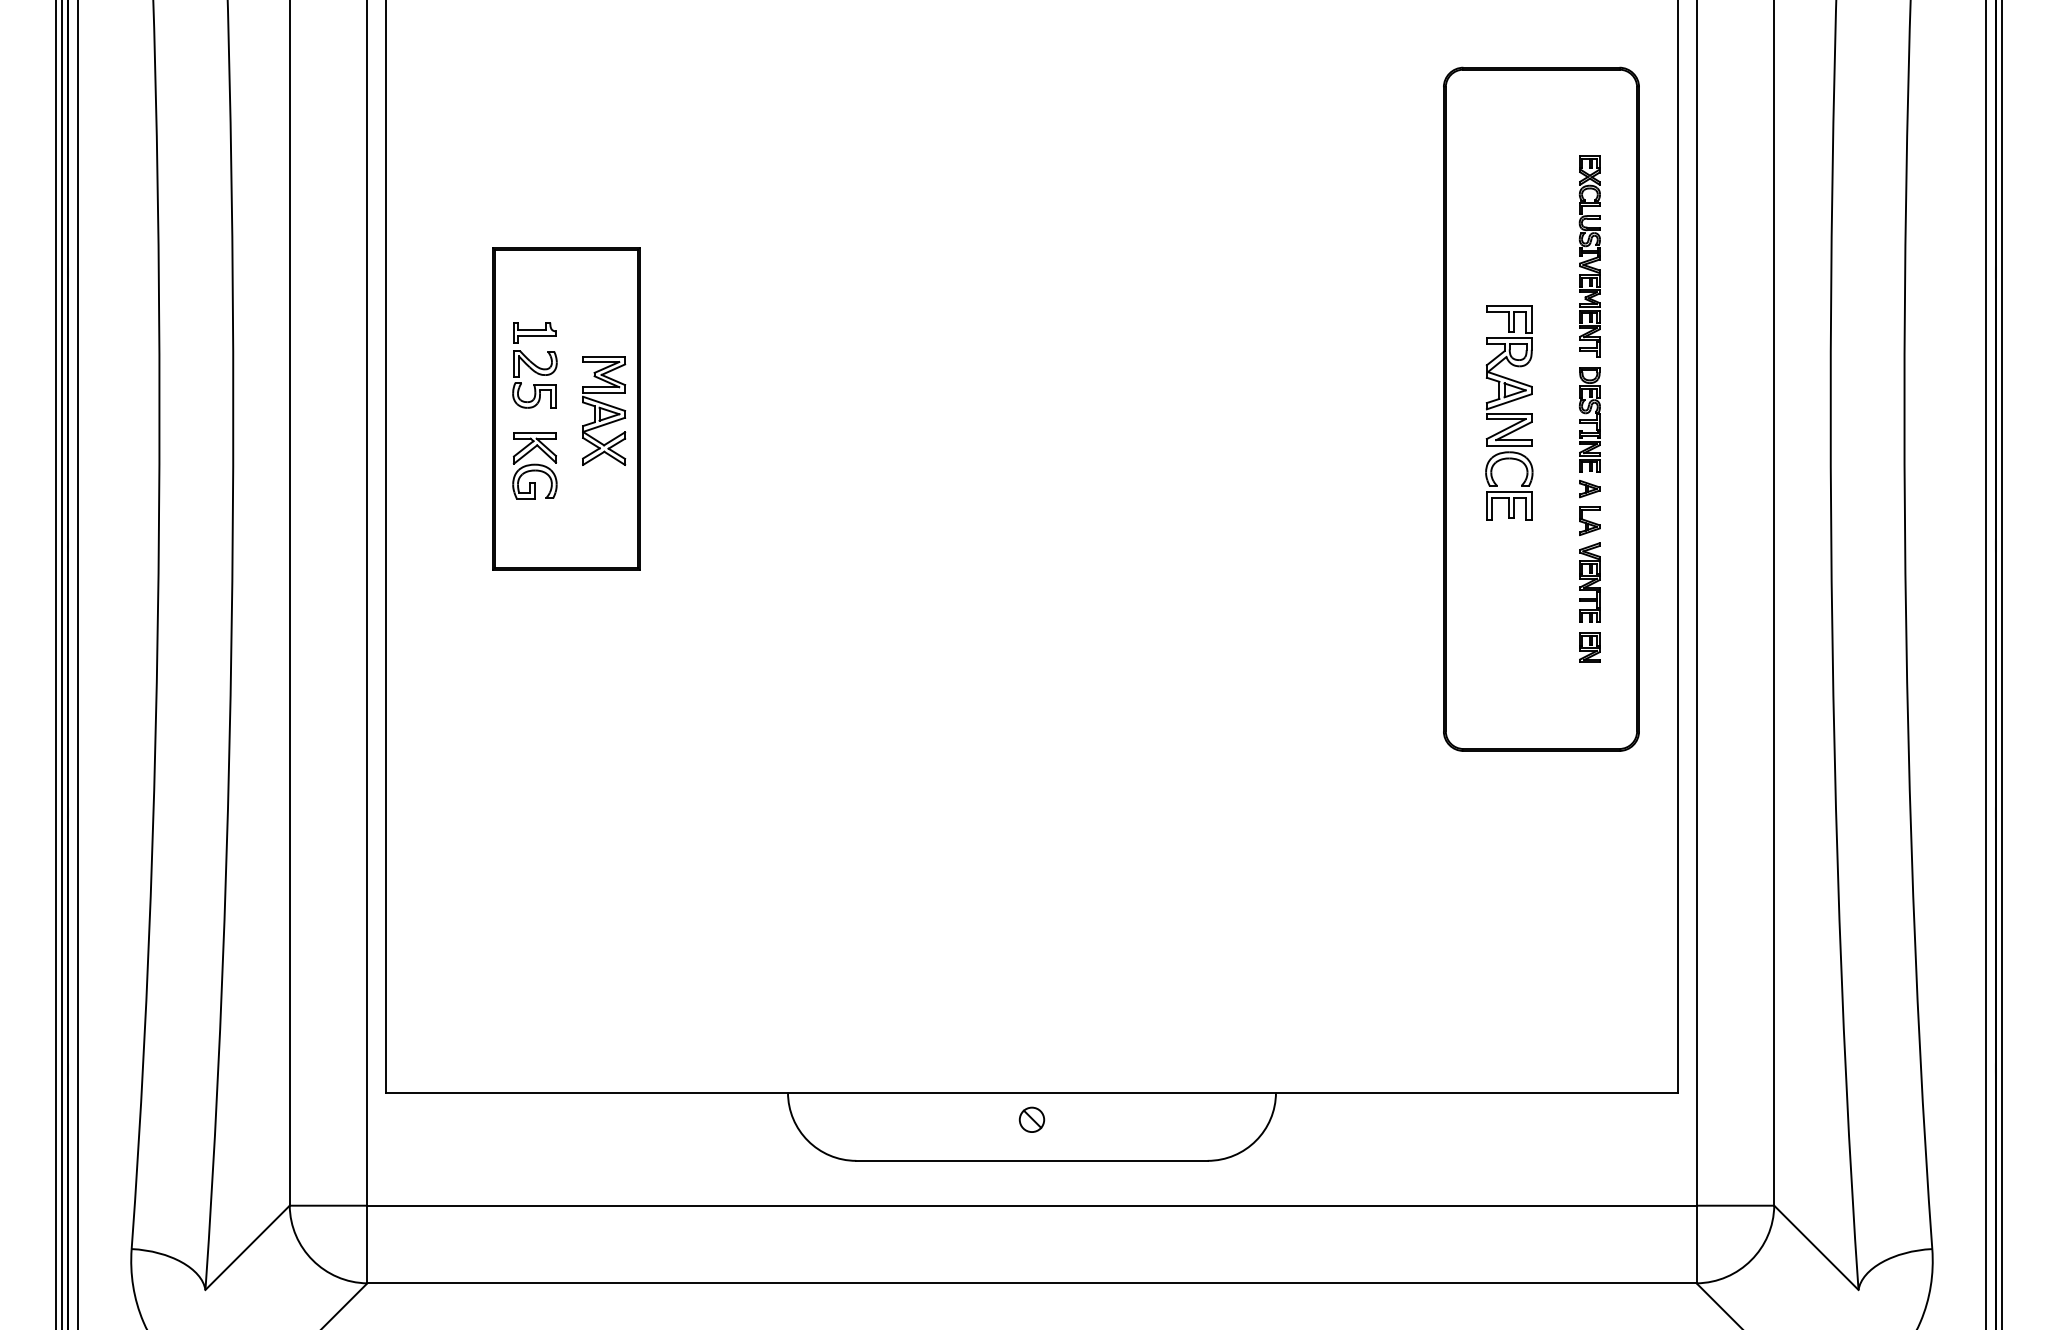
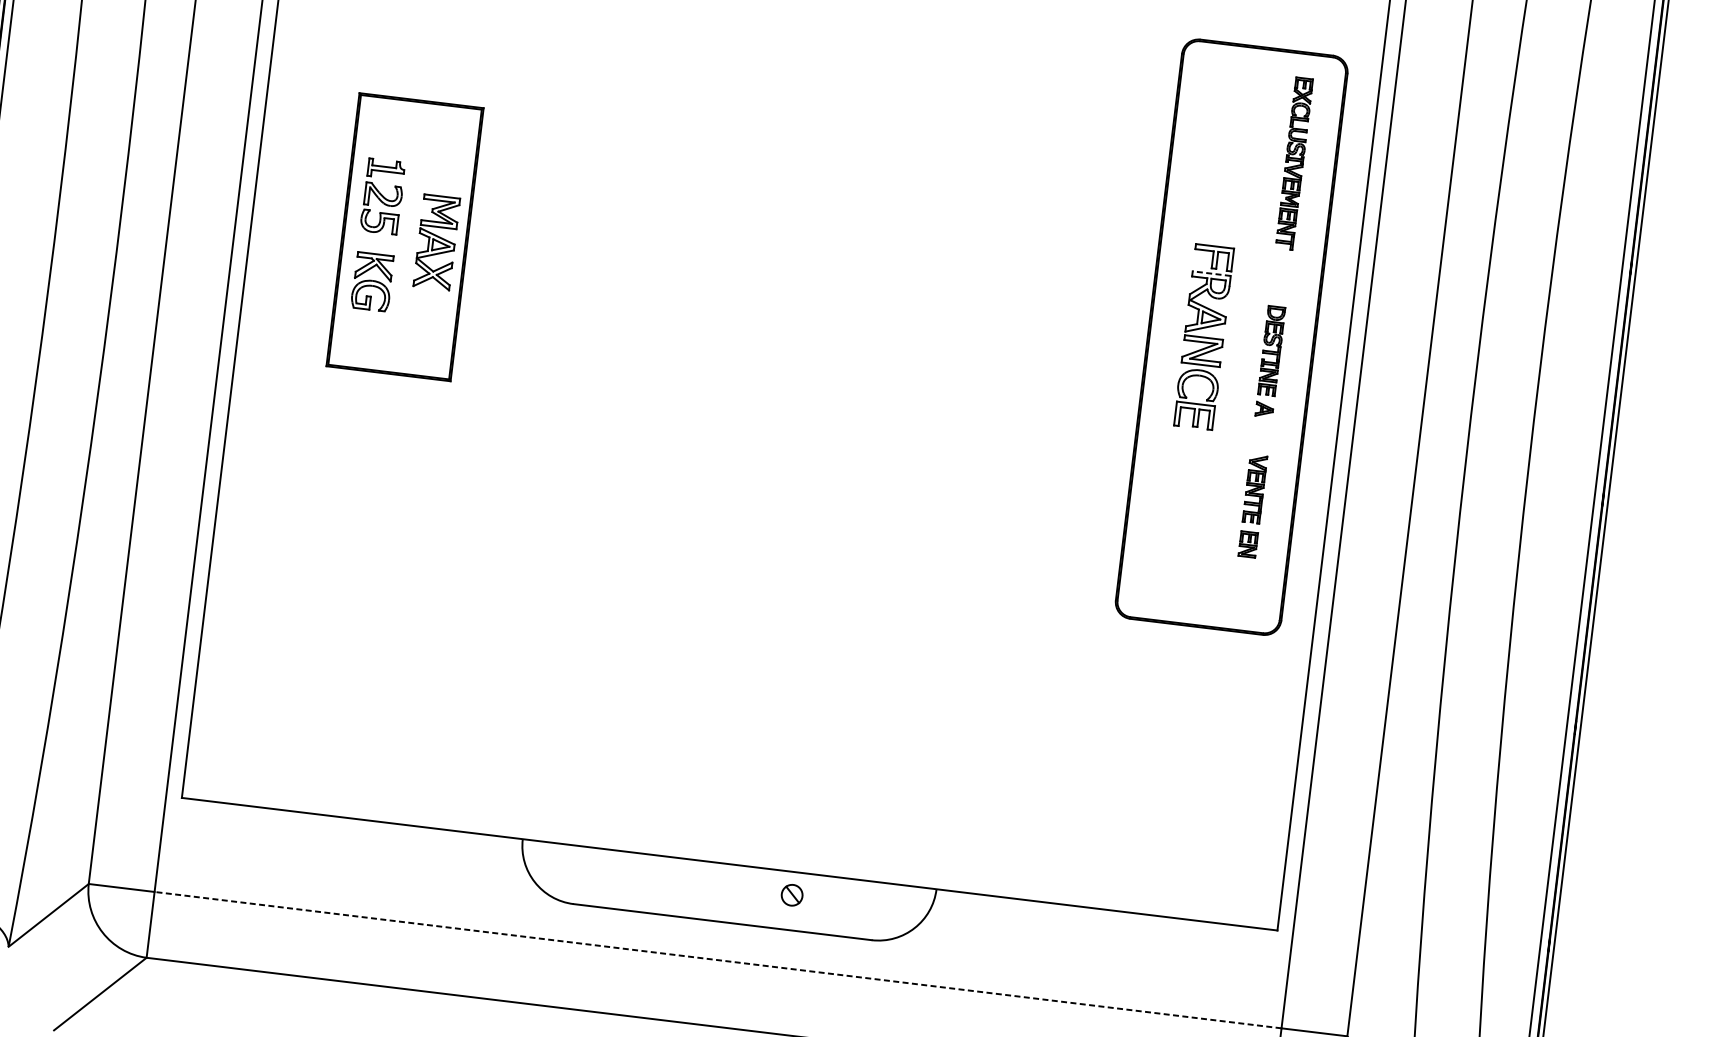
part: (1589, 256) -> (1294, 163), moved
line: (1508, 338) -> (1211, 273), solid -> dashed
part: (1589, 520) -> (1261, 436), removed
part: (1031, 1119) -> (791, 894), moved
line: (1032, 1205) -> (718, 960), solid -> dashed

